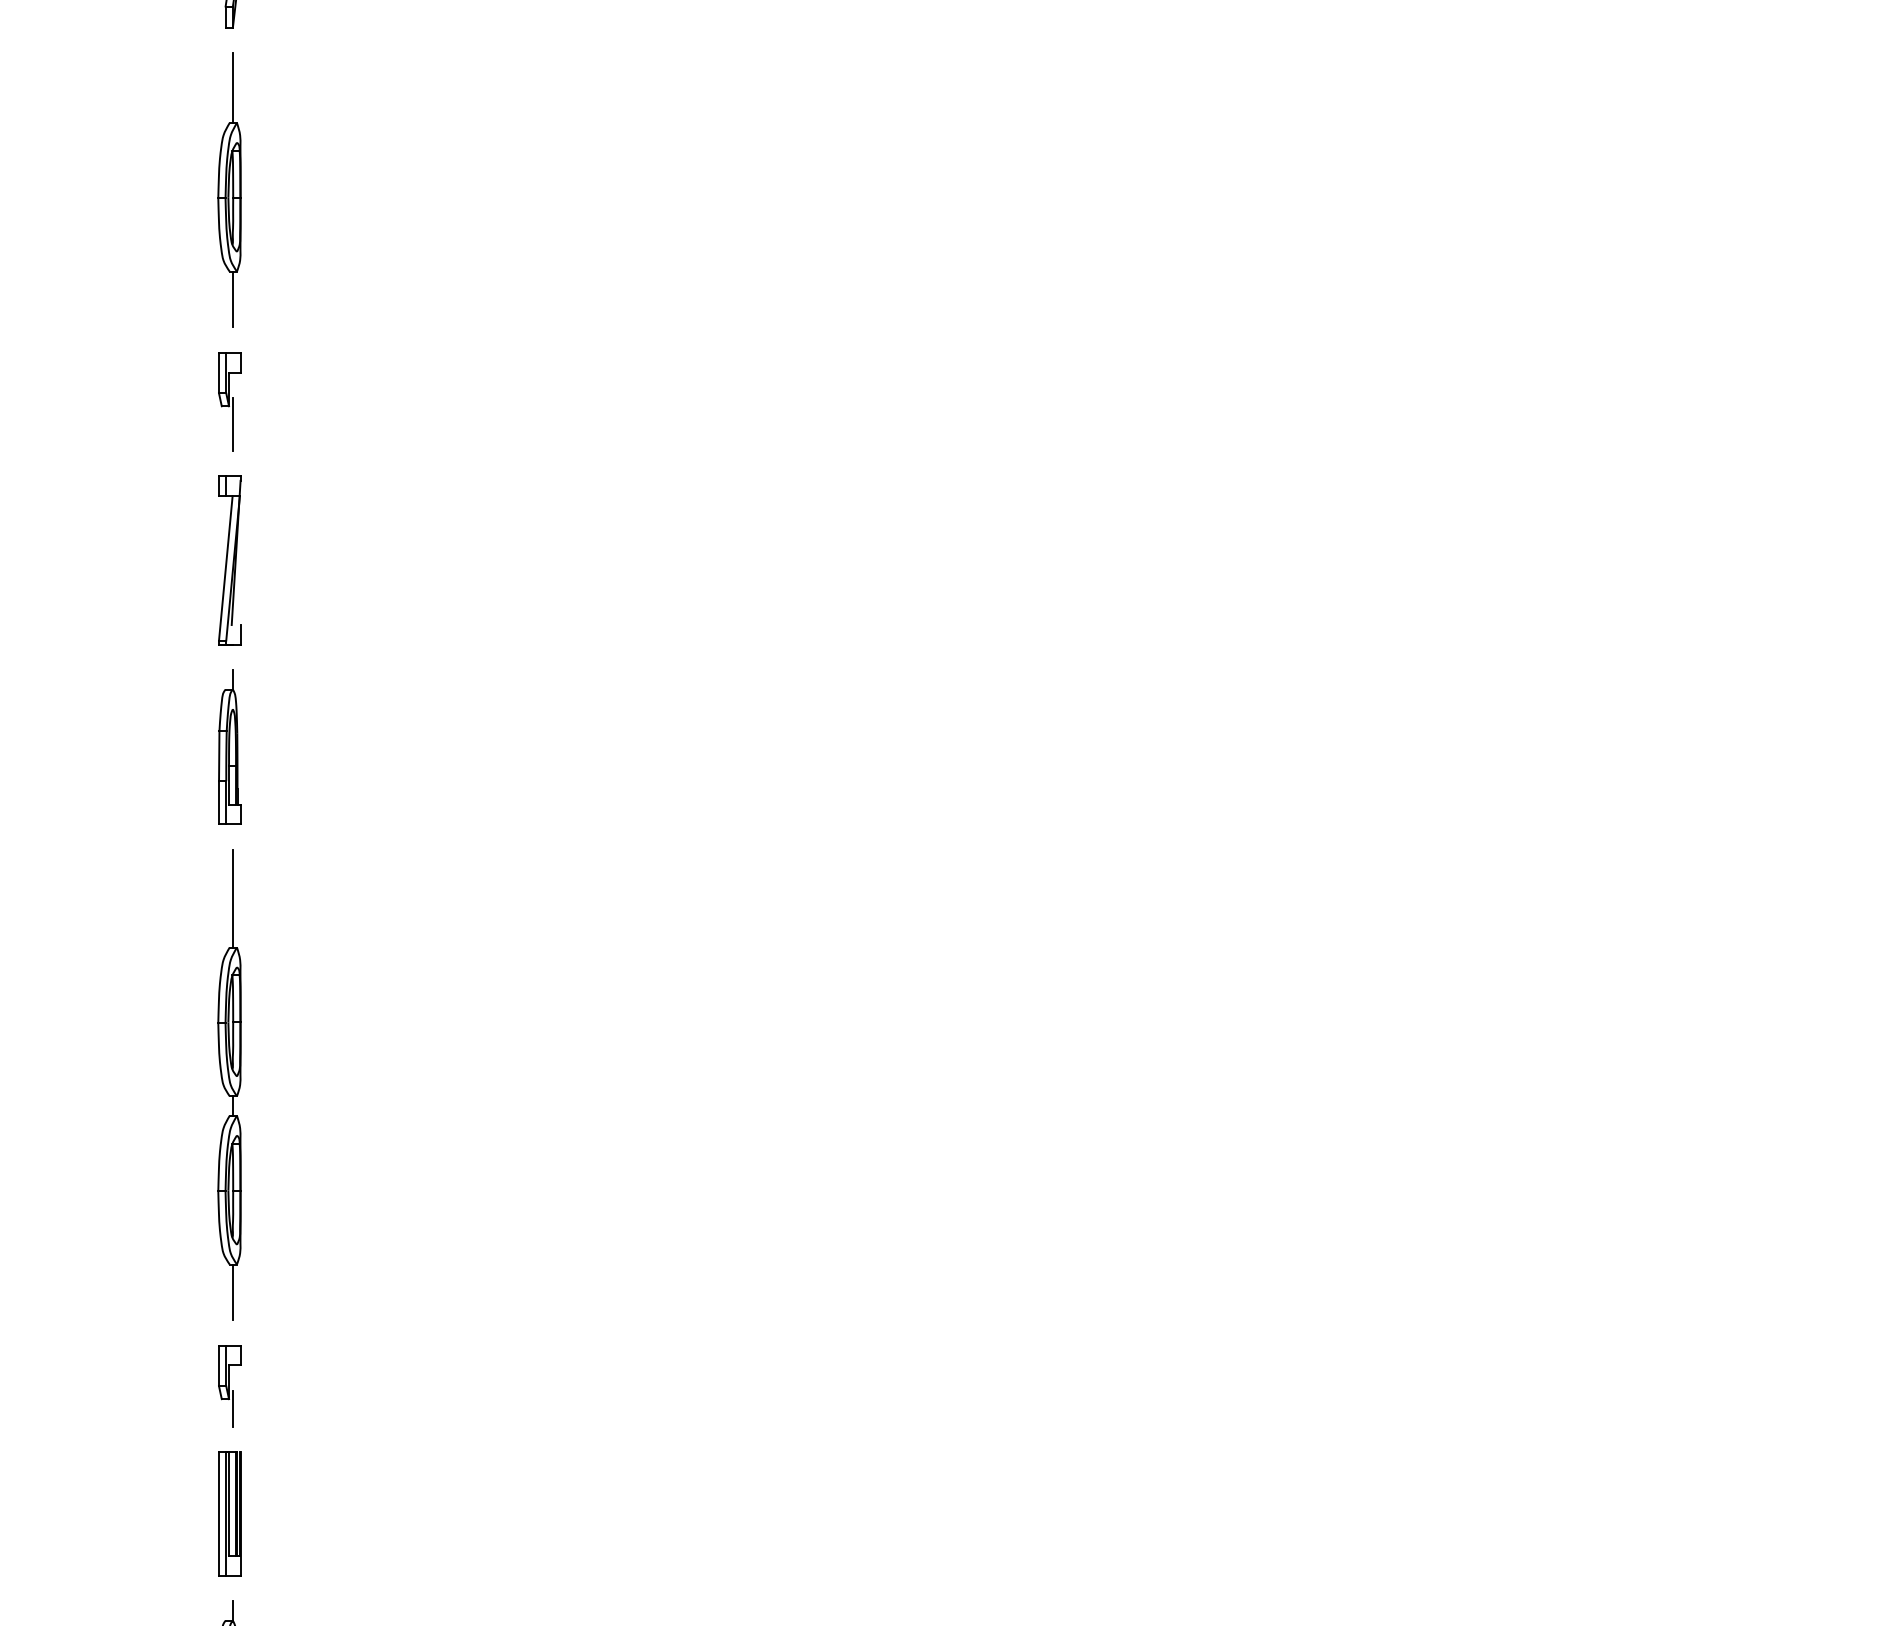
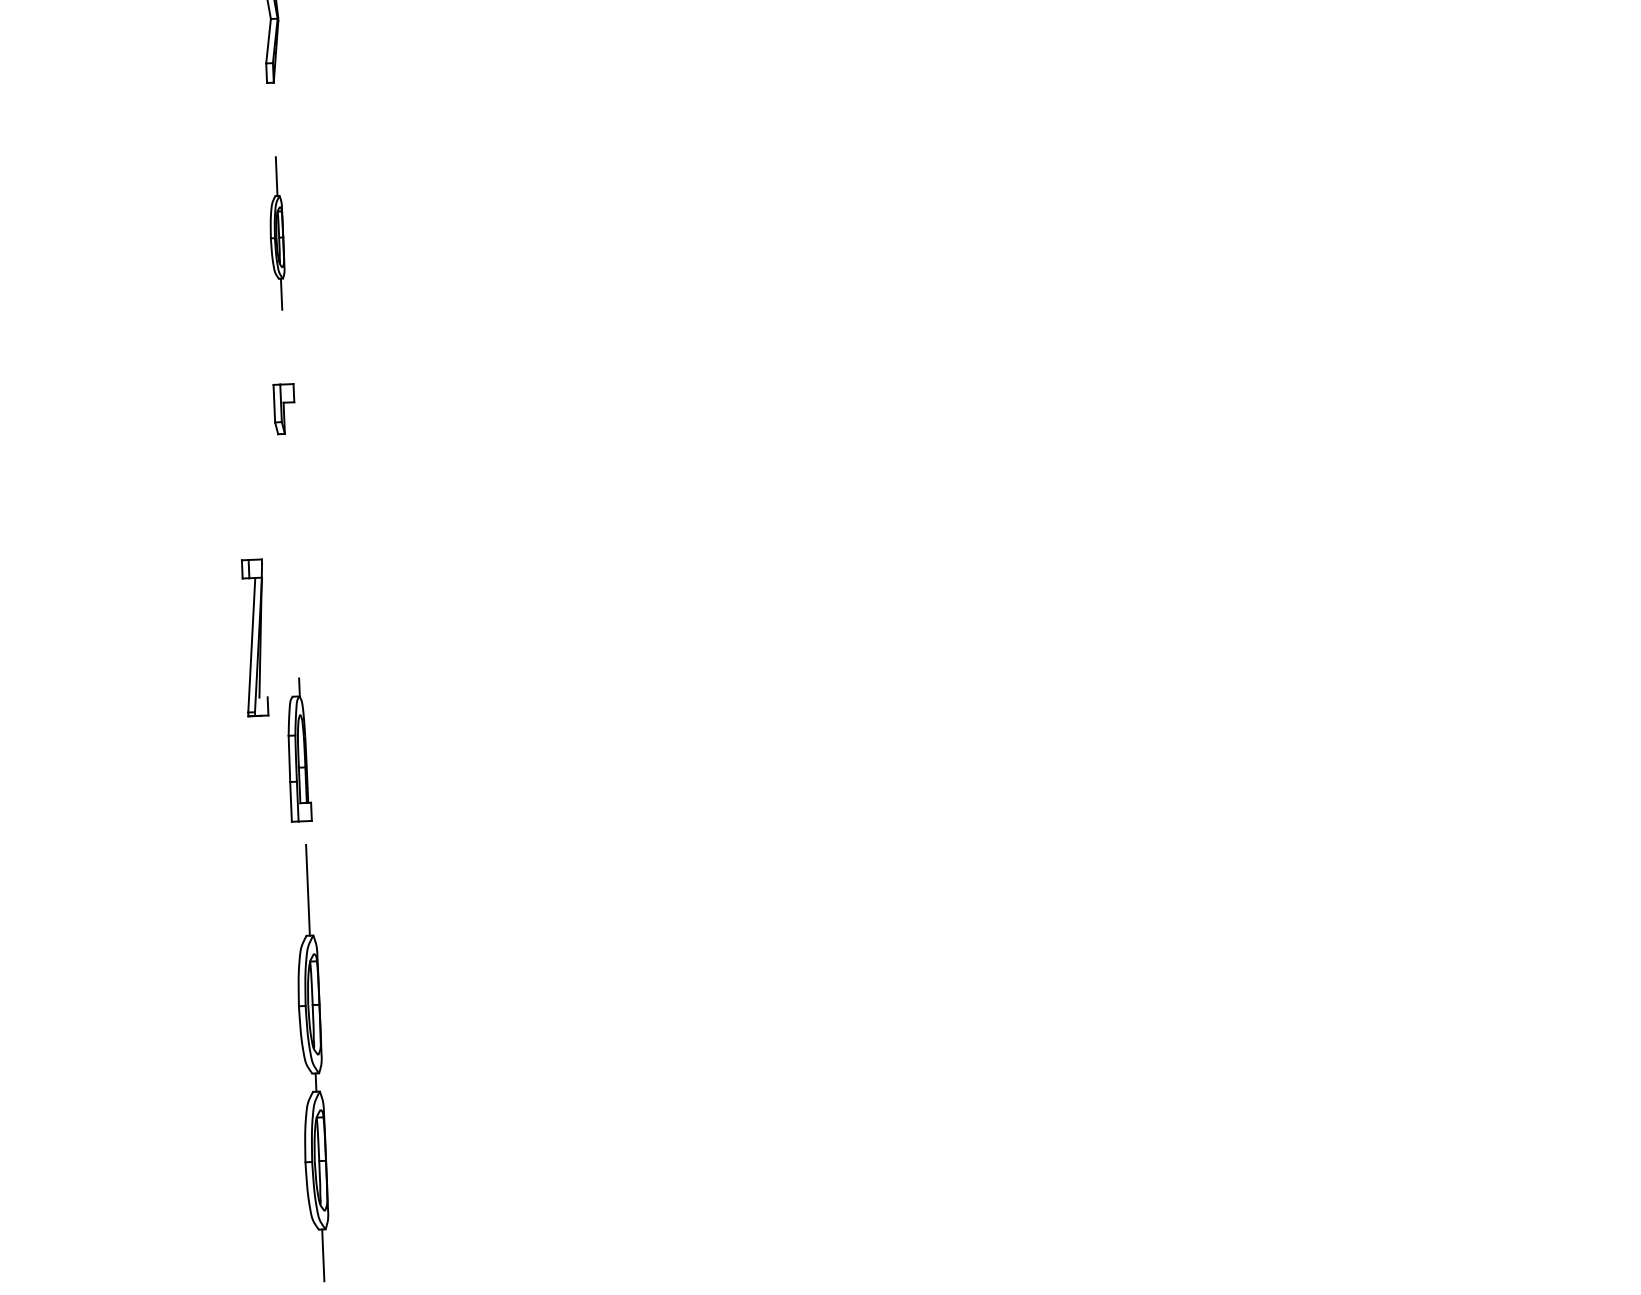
part: (229, 189) -> (276, 232), size x0.6
line: (233, 424) -> (289, 450), removed
part: (229, 560) -> (254, 637), moved

